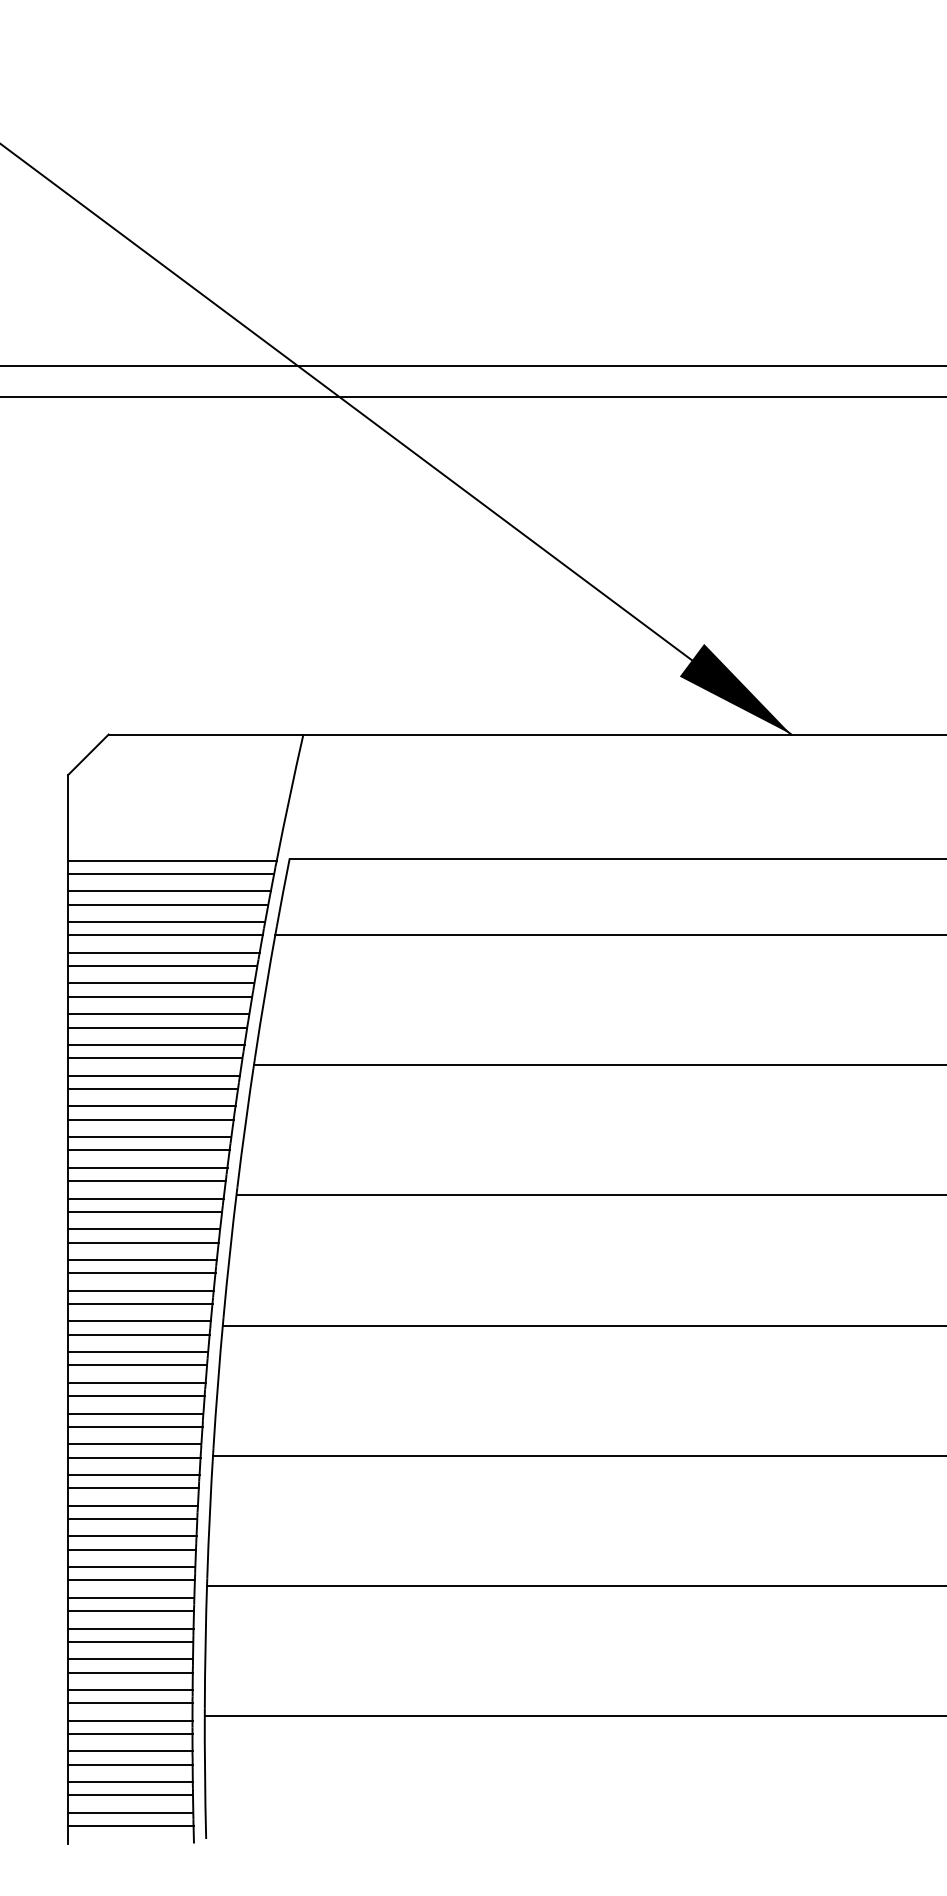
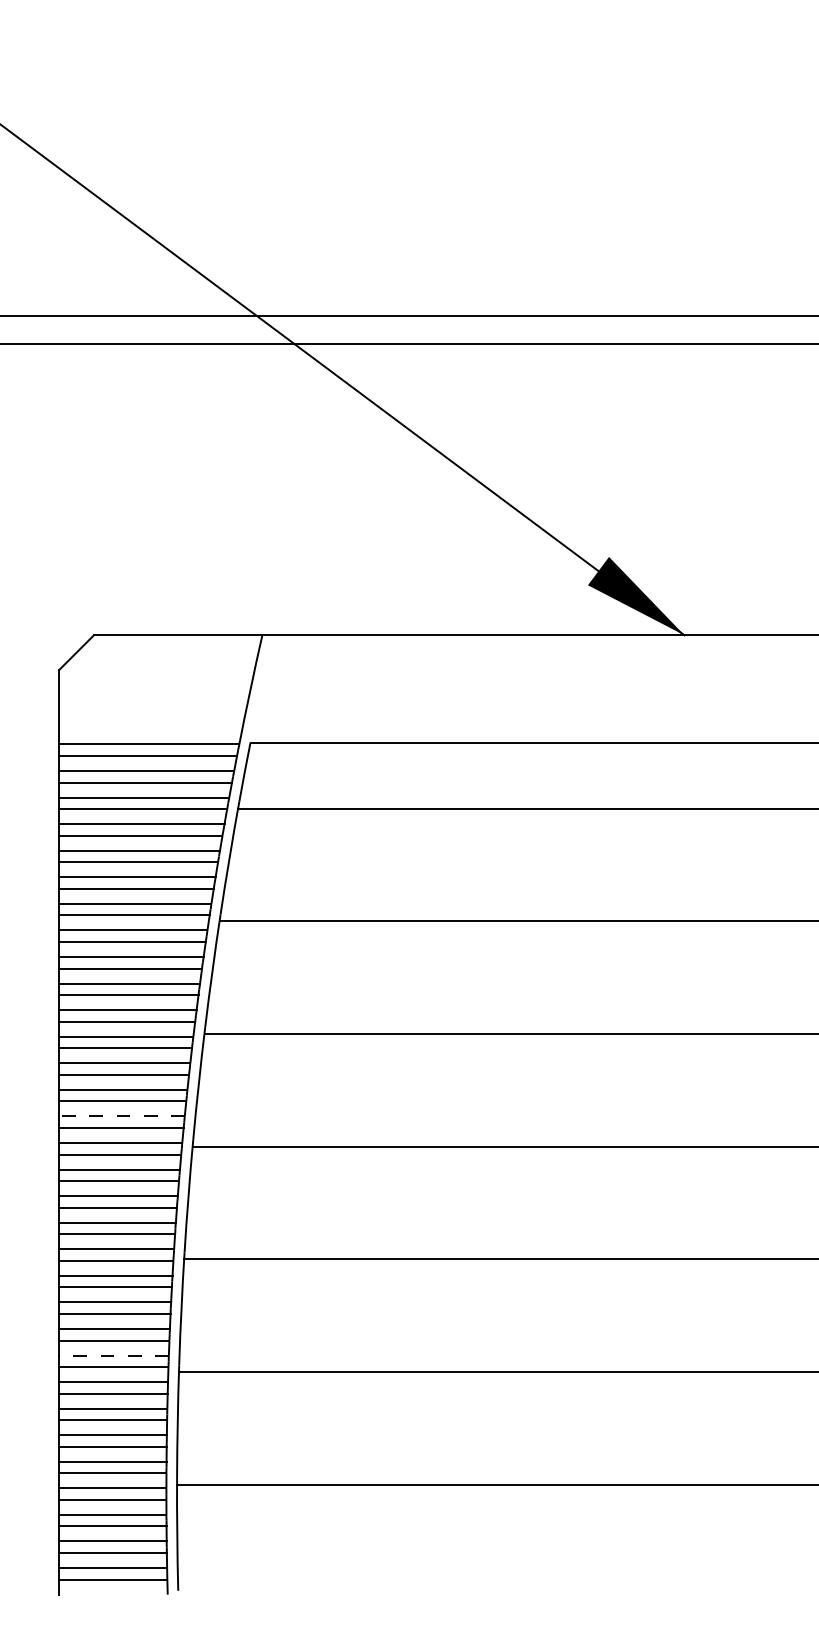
line: (140, 1290) -> (121, 1116), solid -> dashed
line: (131, 1567) -> (113, 1355), solid -> dashed

